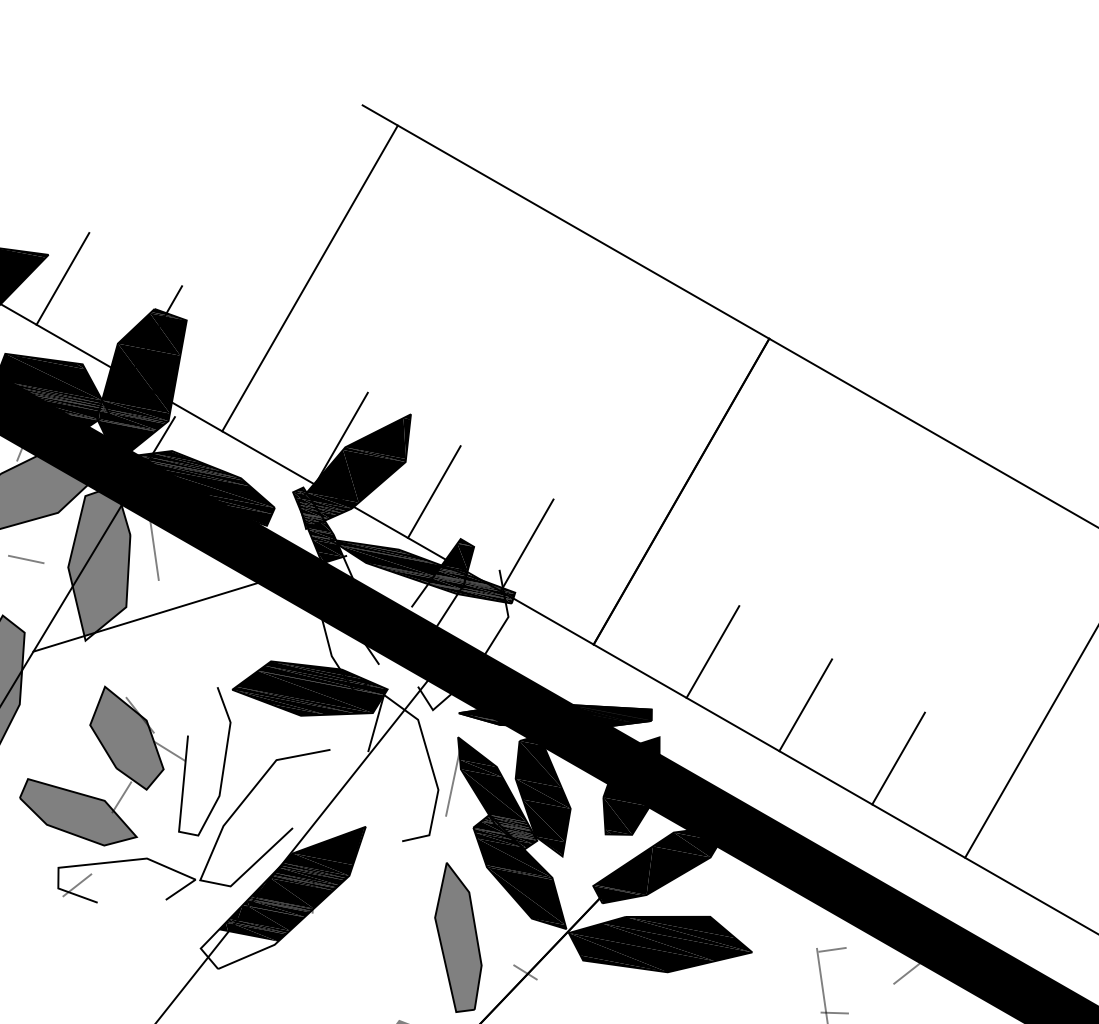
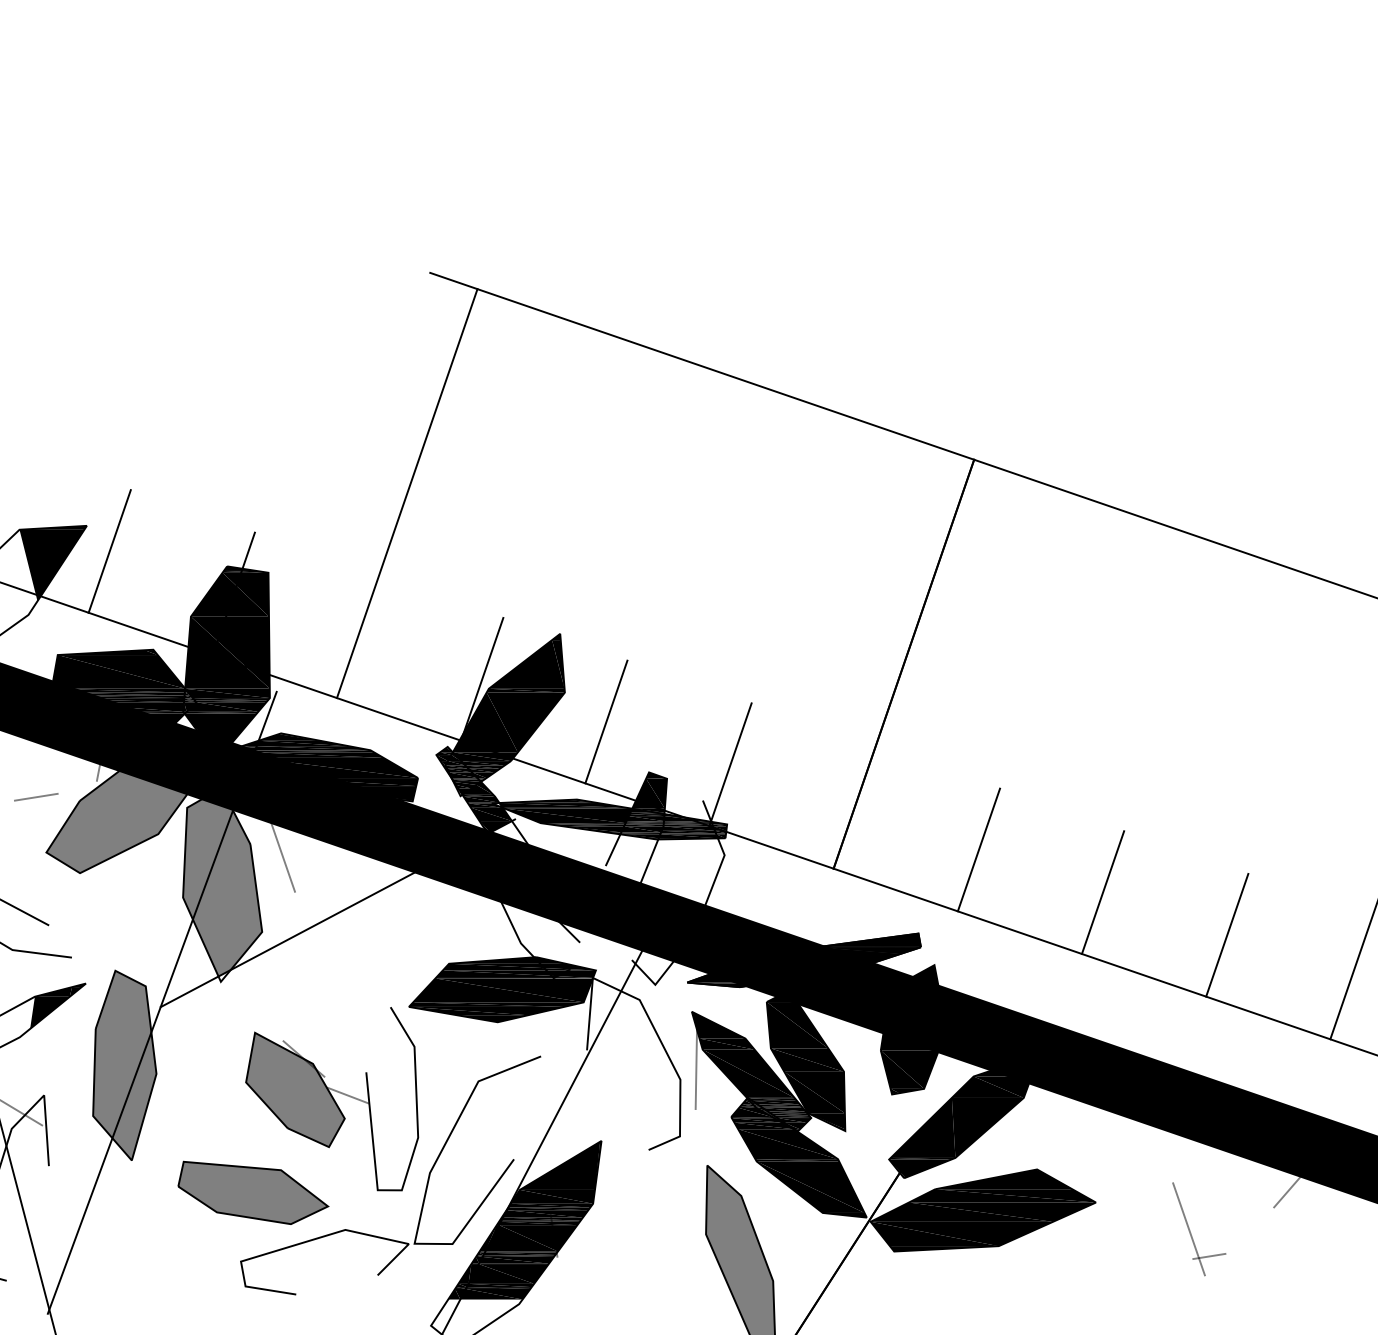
line: (26, 559) -> (130, 897), removed
line: (121, 796) -> (300, 1161), removed
line: (77, 884) -> (267, 1277), removed
line: (832, 949) -> (1191, 1180), removed
line: (525, 972) -> (827, 1279), removed

